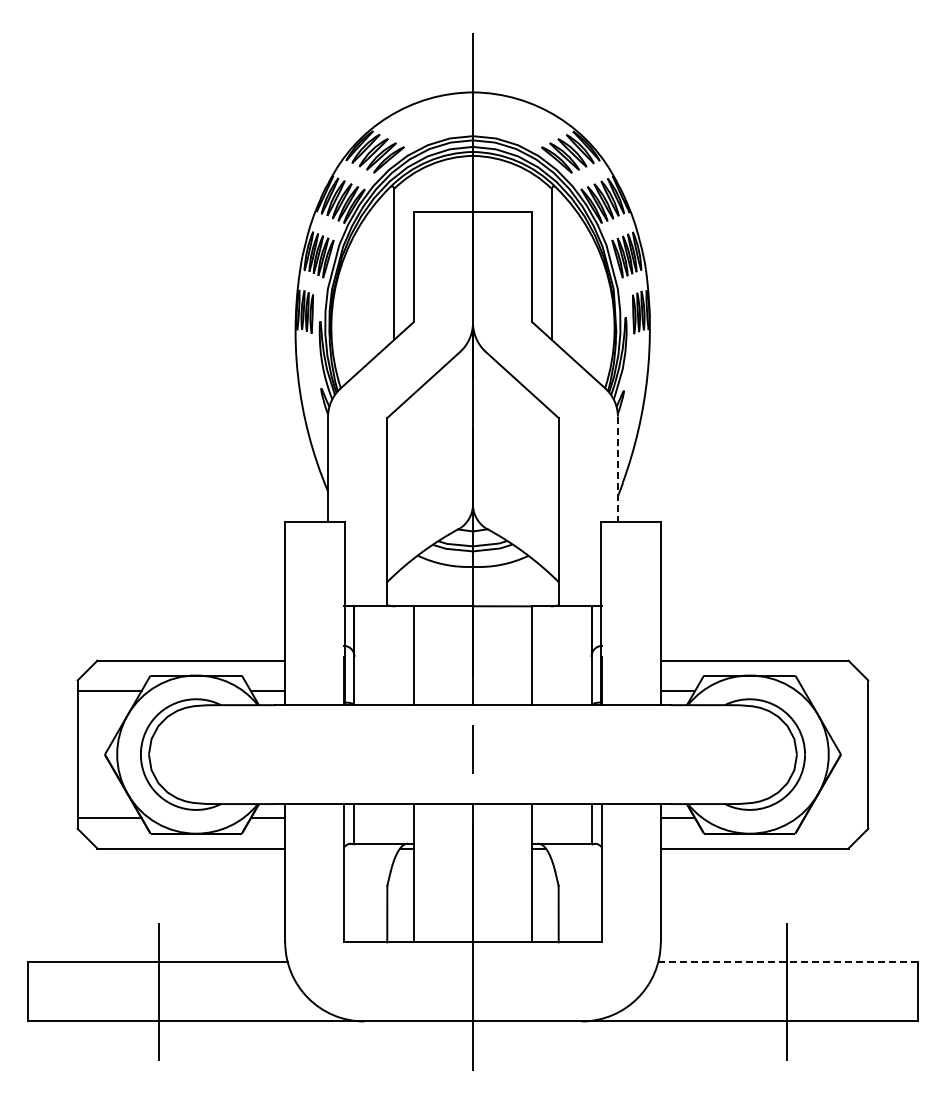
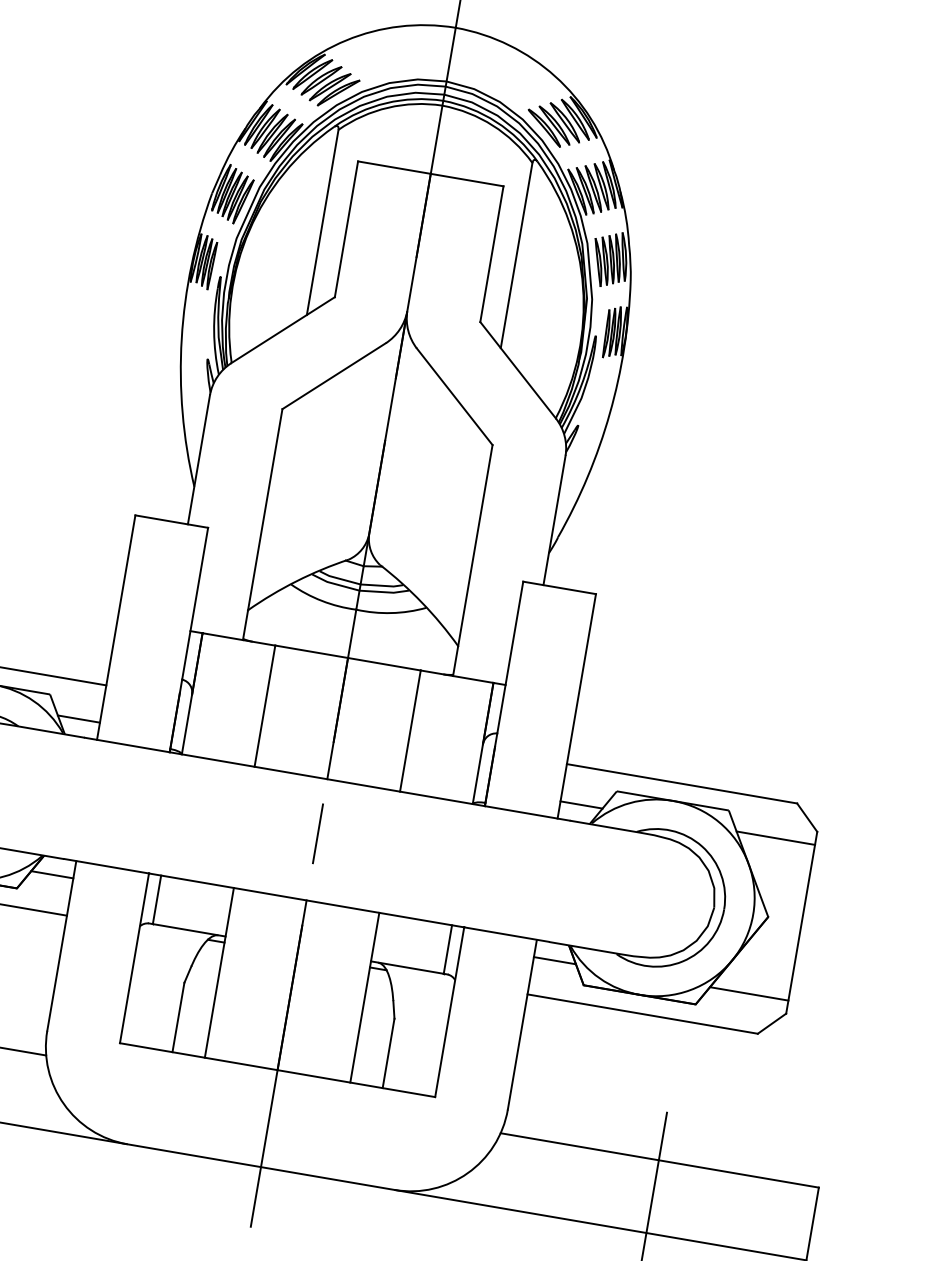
line: (617, 469) -> (553, 520), dashed -> solid
line: (836, 691) -> (775, 838), added
line: (836, 818) -> (749, 994), added
line: (788, 962) -> (660, 1160), dashed -> solid

